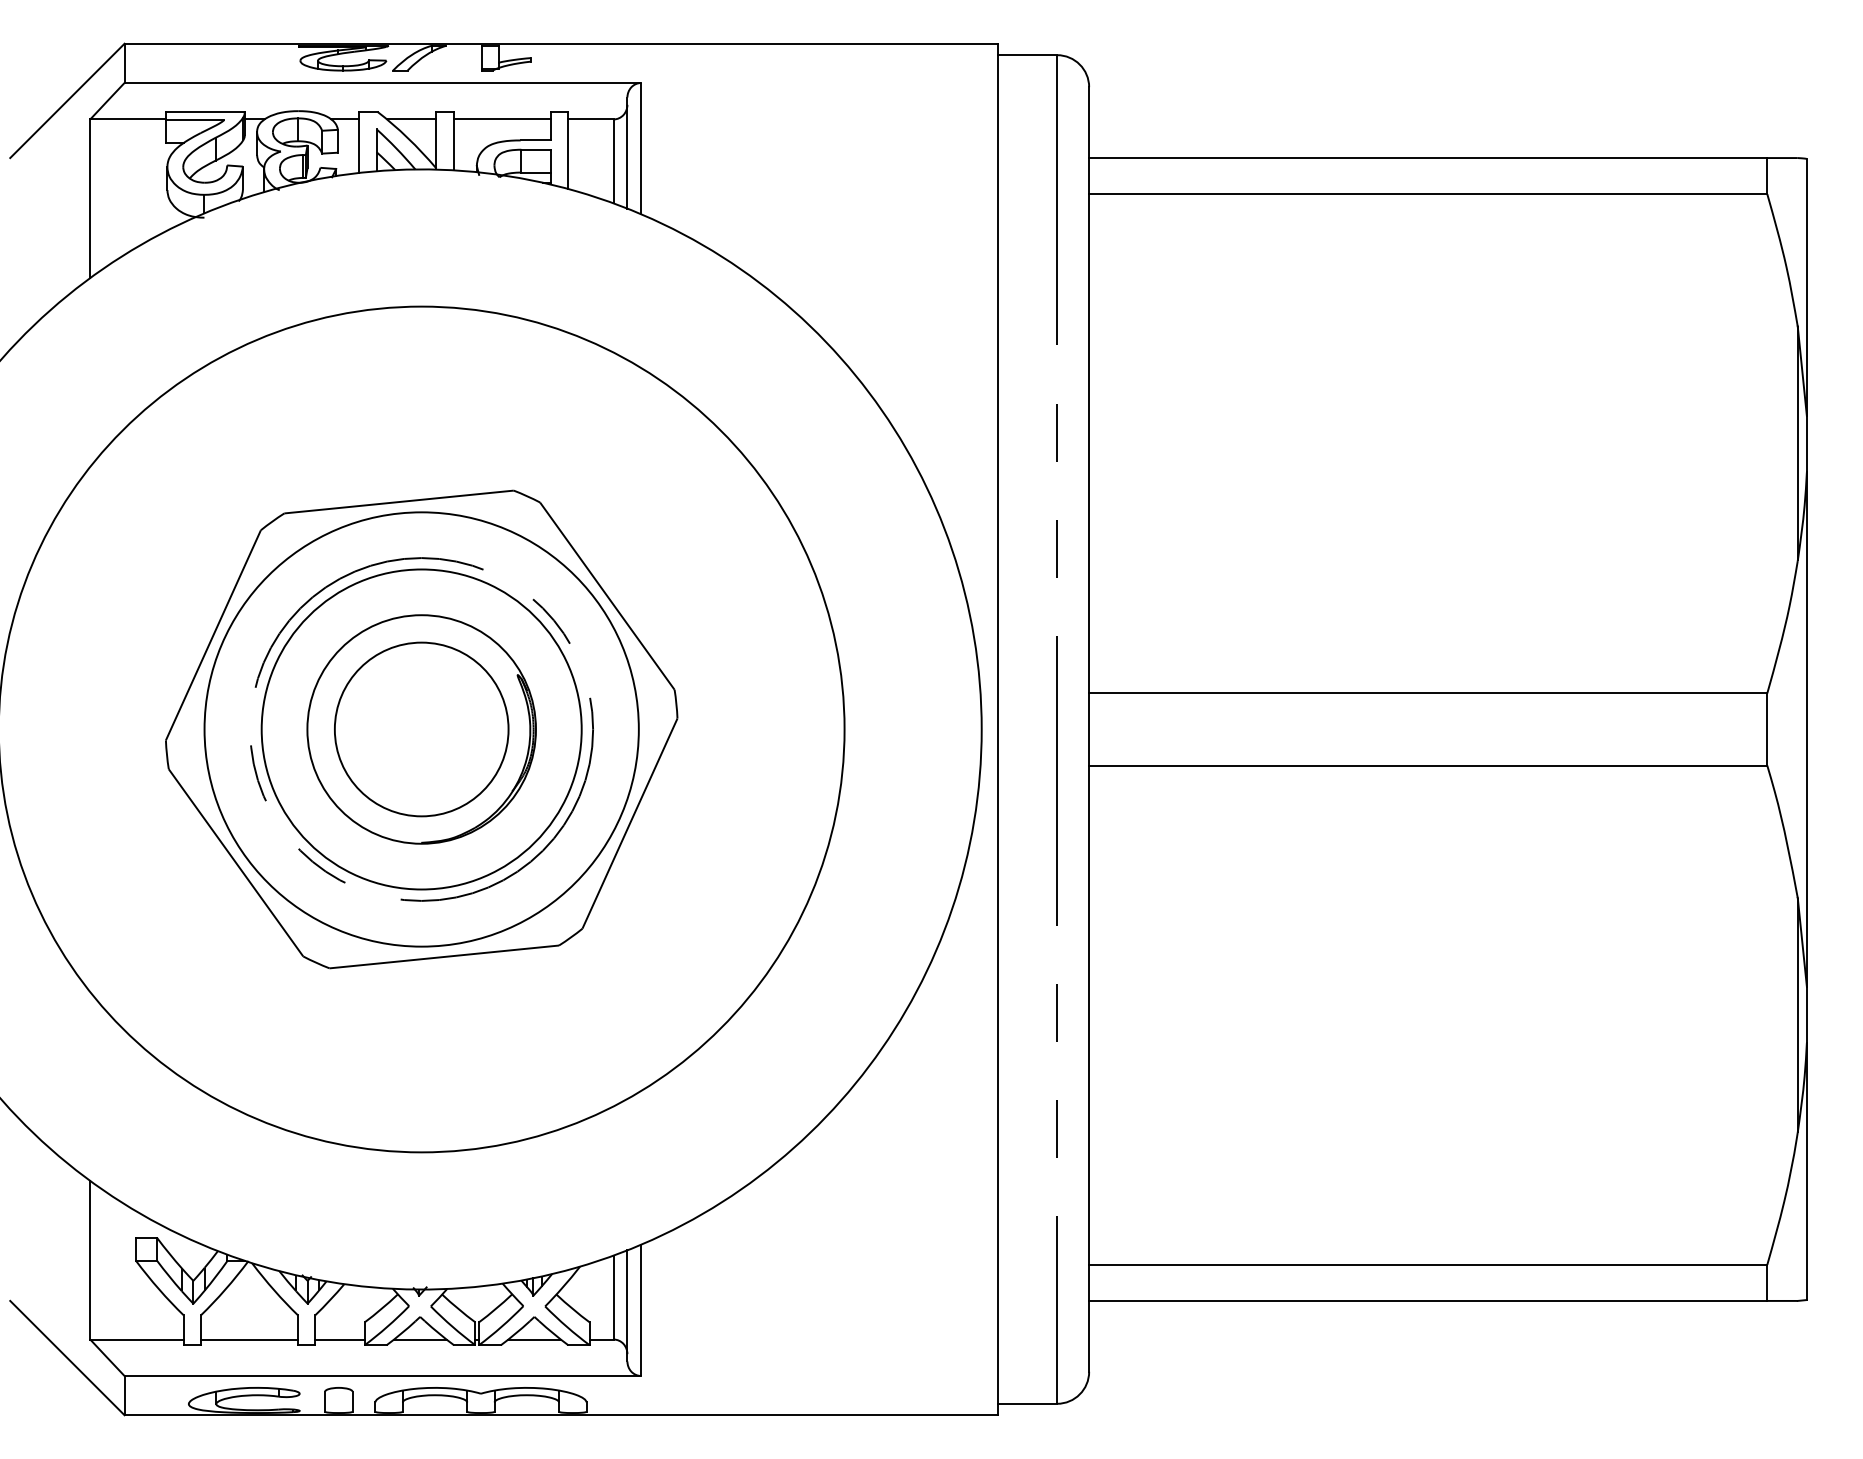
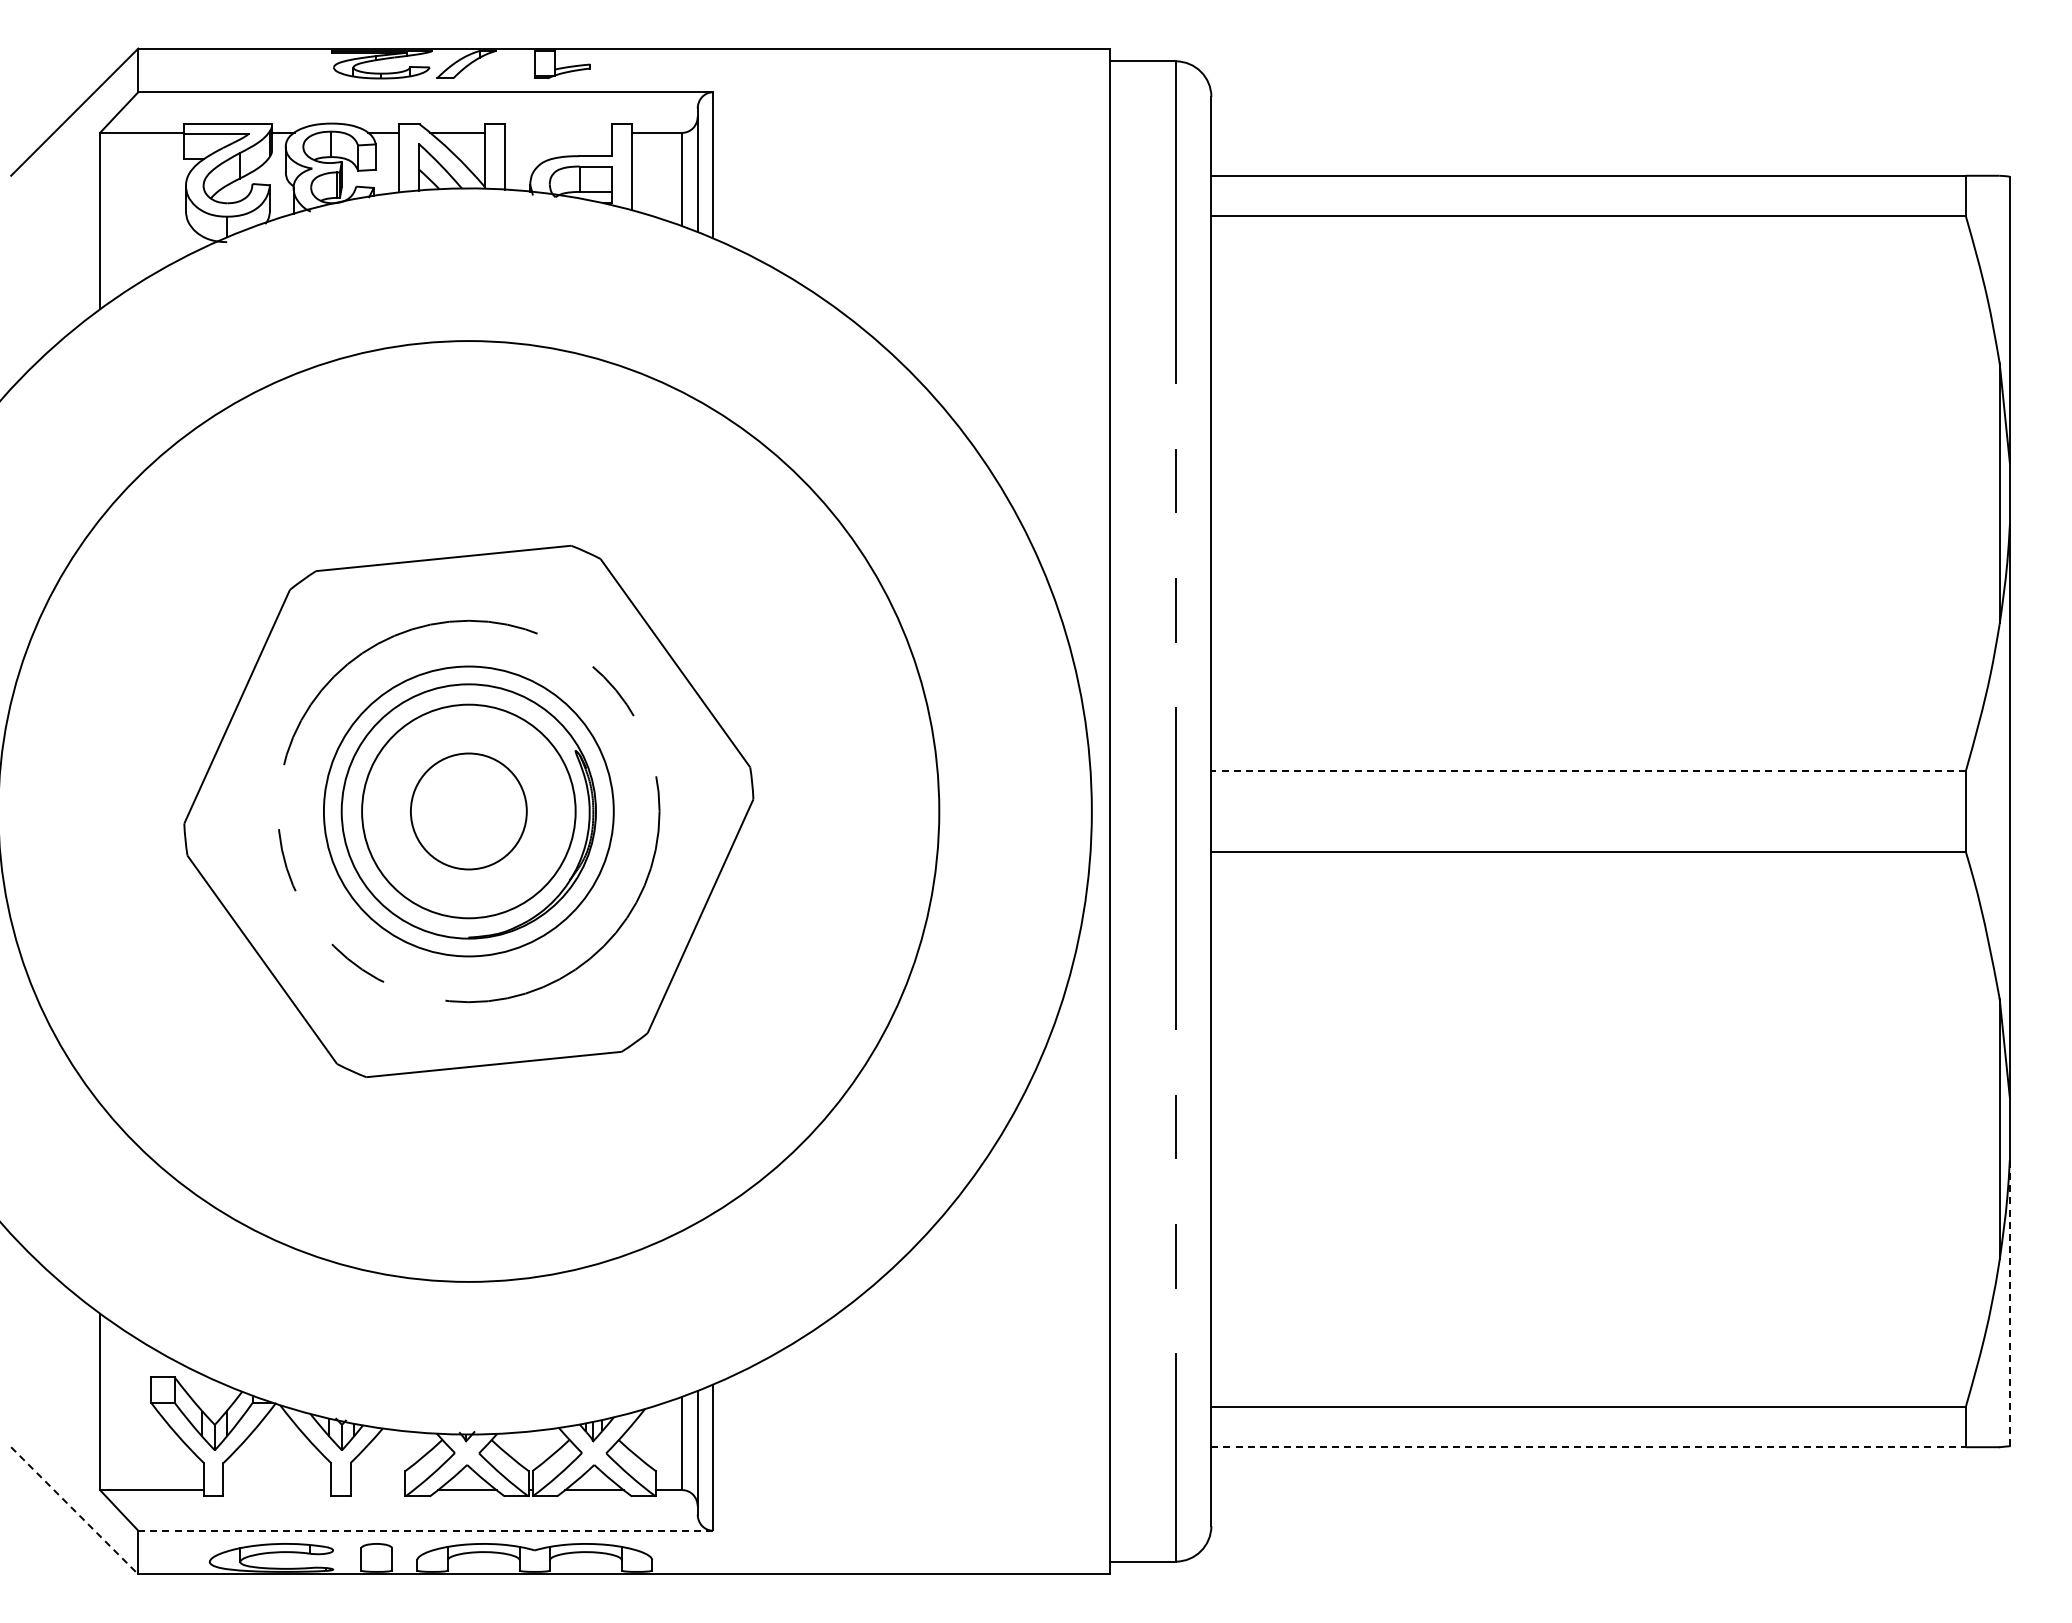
line: (502, 119) -> (558, 132), removed
line: (1428, 693) -> (1588, 771), solid -> dashed
circle: (421, 729) -> (468, 811), size x0.6
circle: (421, 729) -> (468, 811), size x0.6
circle: (421, 729) -> (468, 811), size x0.6
line: (1806, 1170) -> (2009, 1302), solid -> dashed
line: (1429, 1301) -> (1589, 1447), solid -> dashed
line: (249, 1339) -> (277, 1490), removed
line: (339, 1339) -> (377, 1490), removed
line: (67, 1357) -> (74, 1510), solid -> dashed
line: (383, 1375) -> (426, 1530), solid -> dashed

